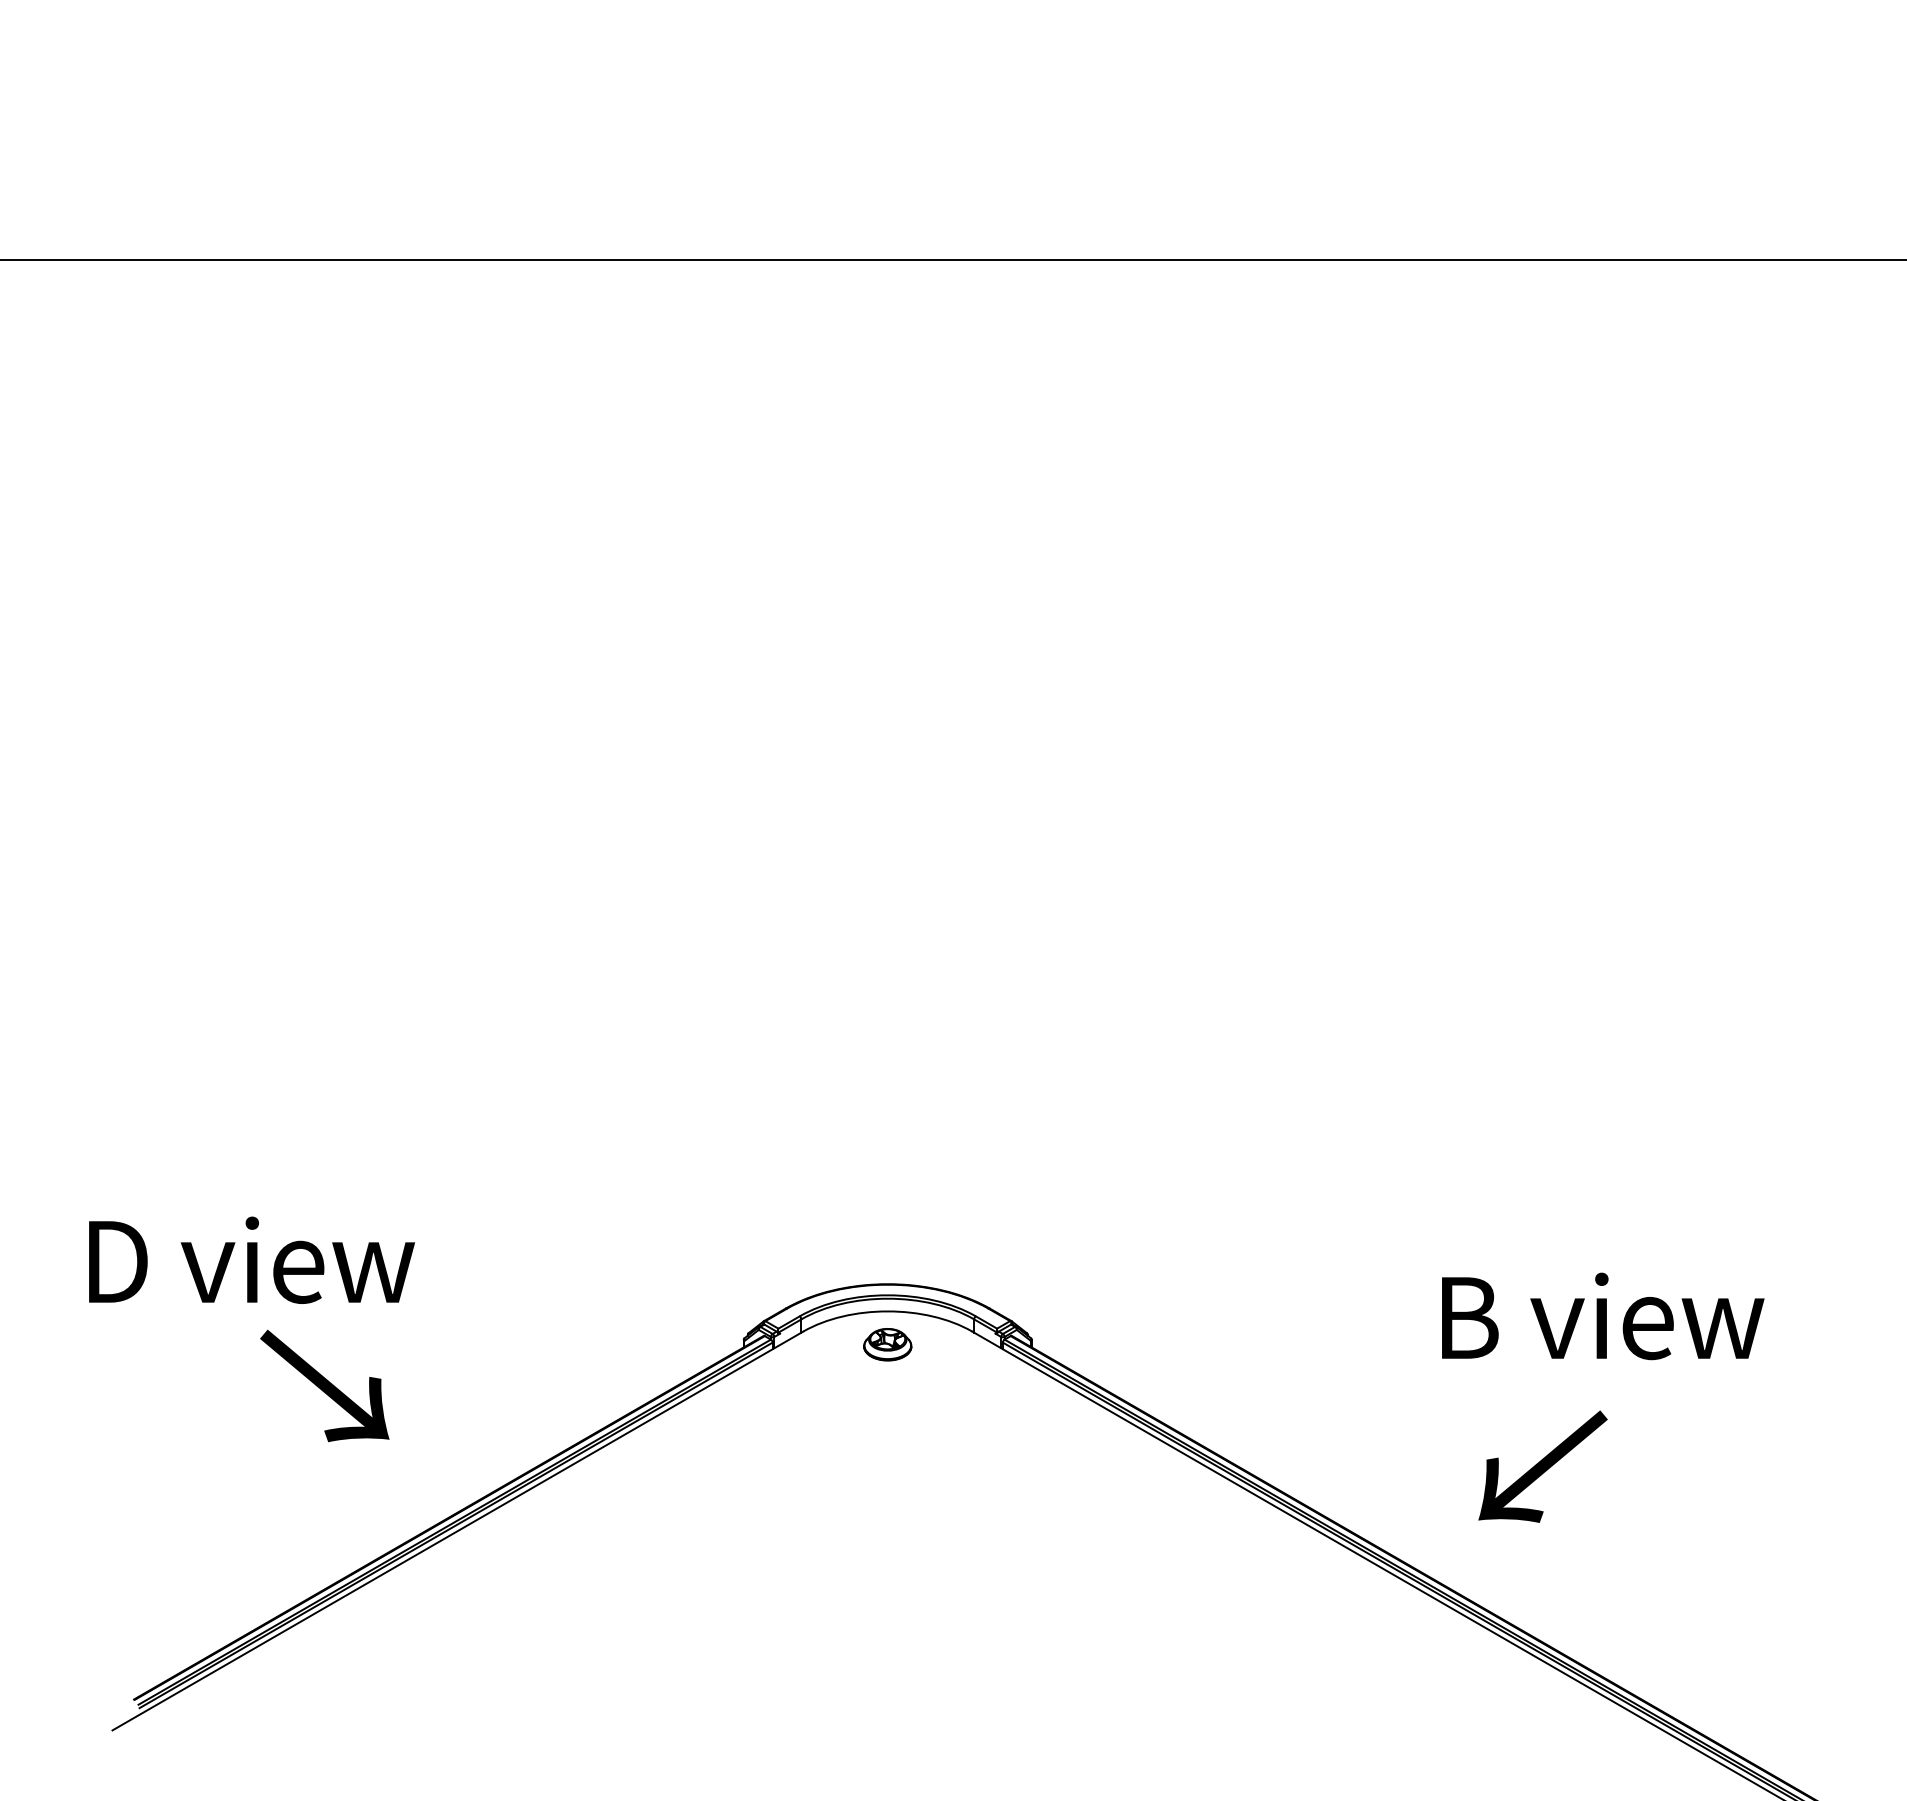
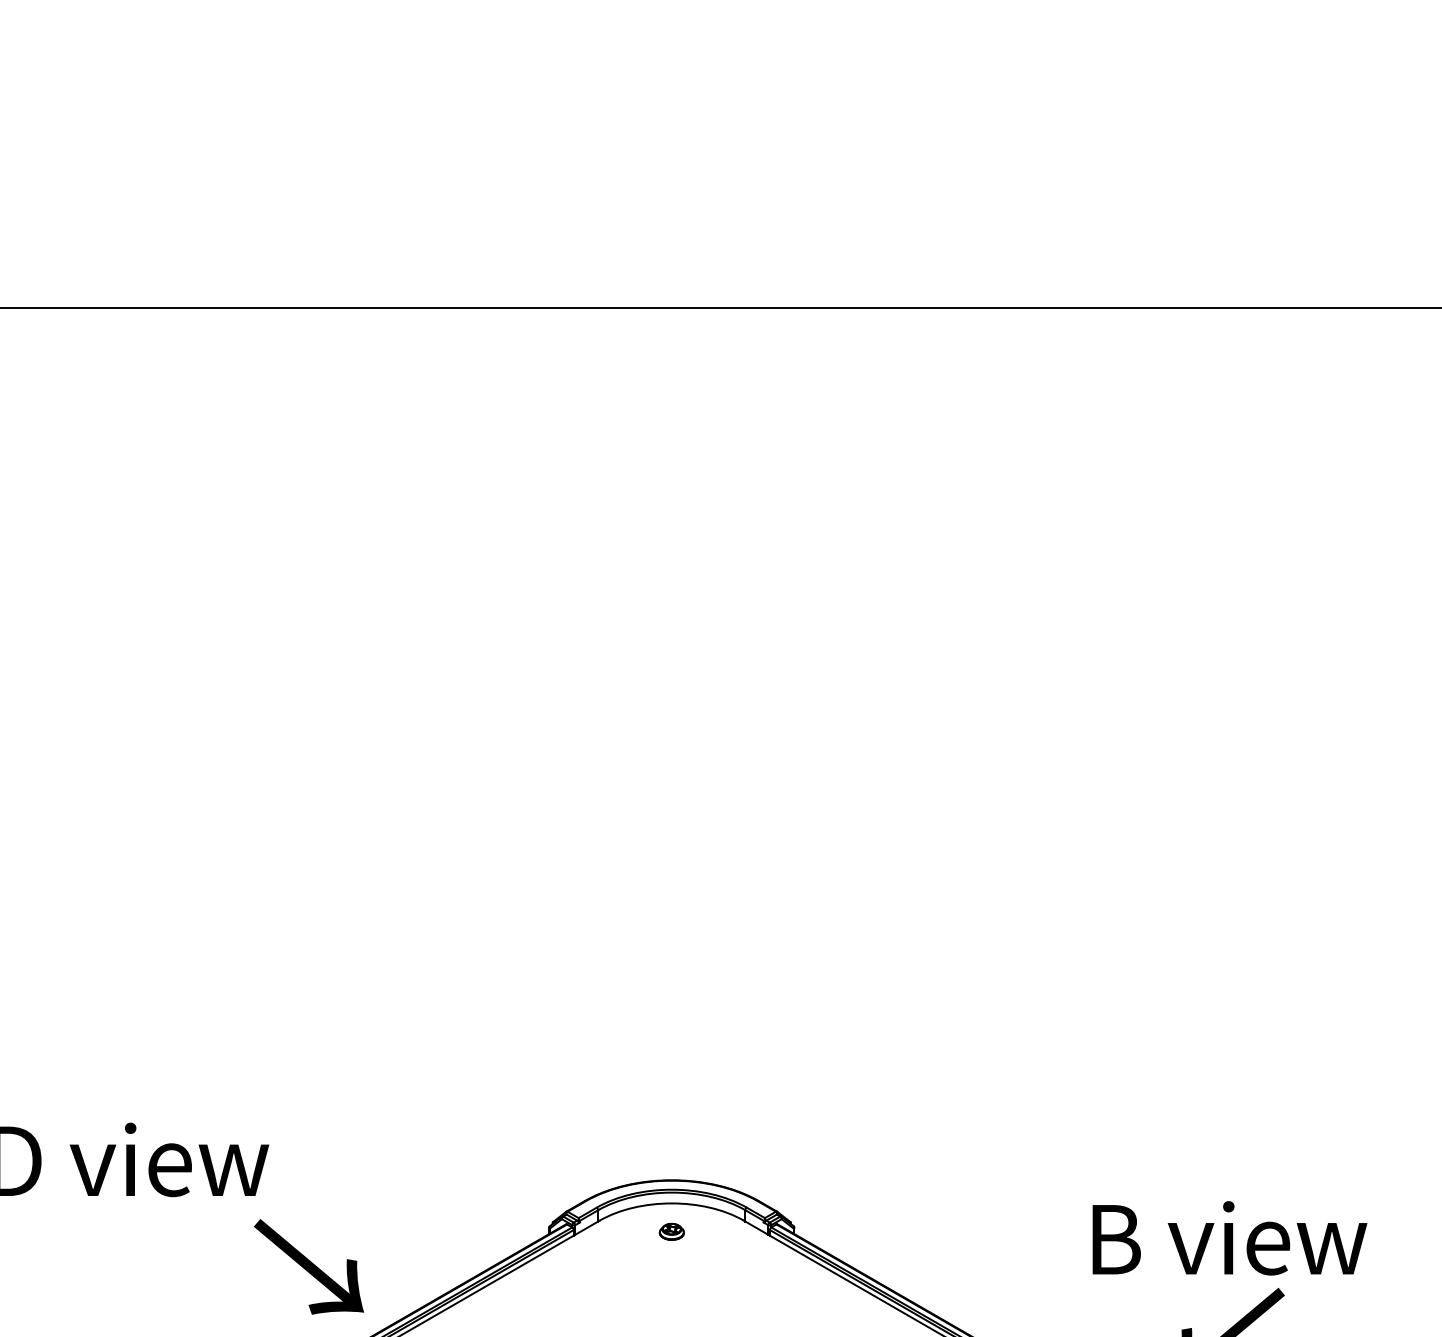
text: (1603, 1316) -> (1230, 1238), moved
part: (887, 1344) -> (671, 1231), size x0.6
text: (324, 1385) -> (308, 1266), moved

